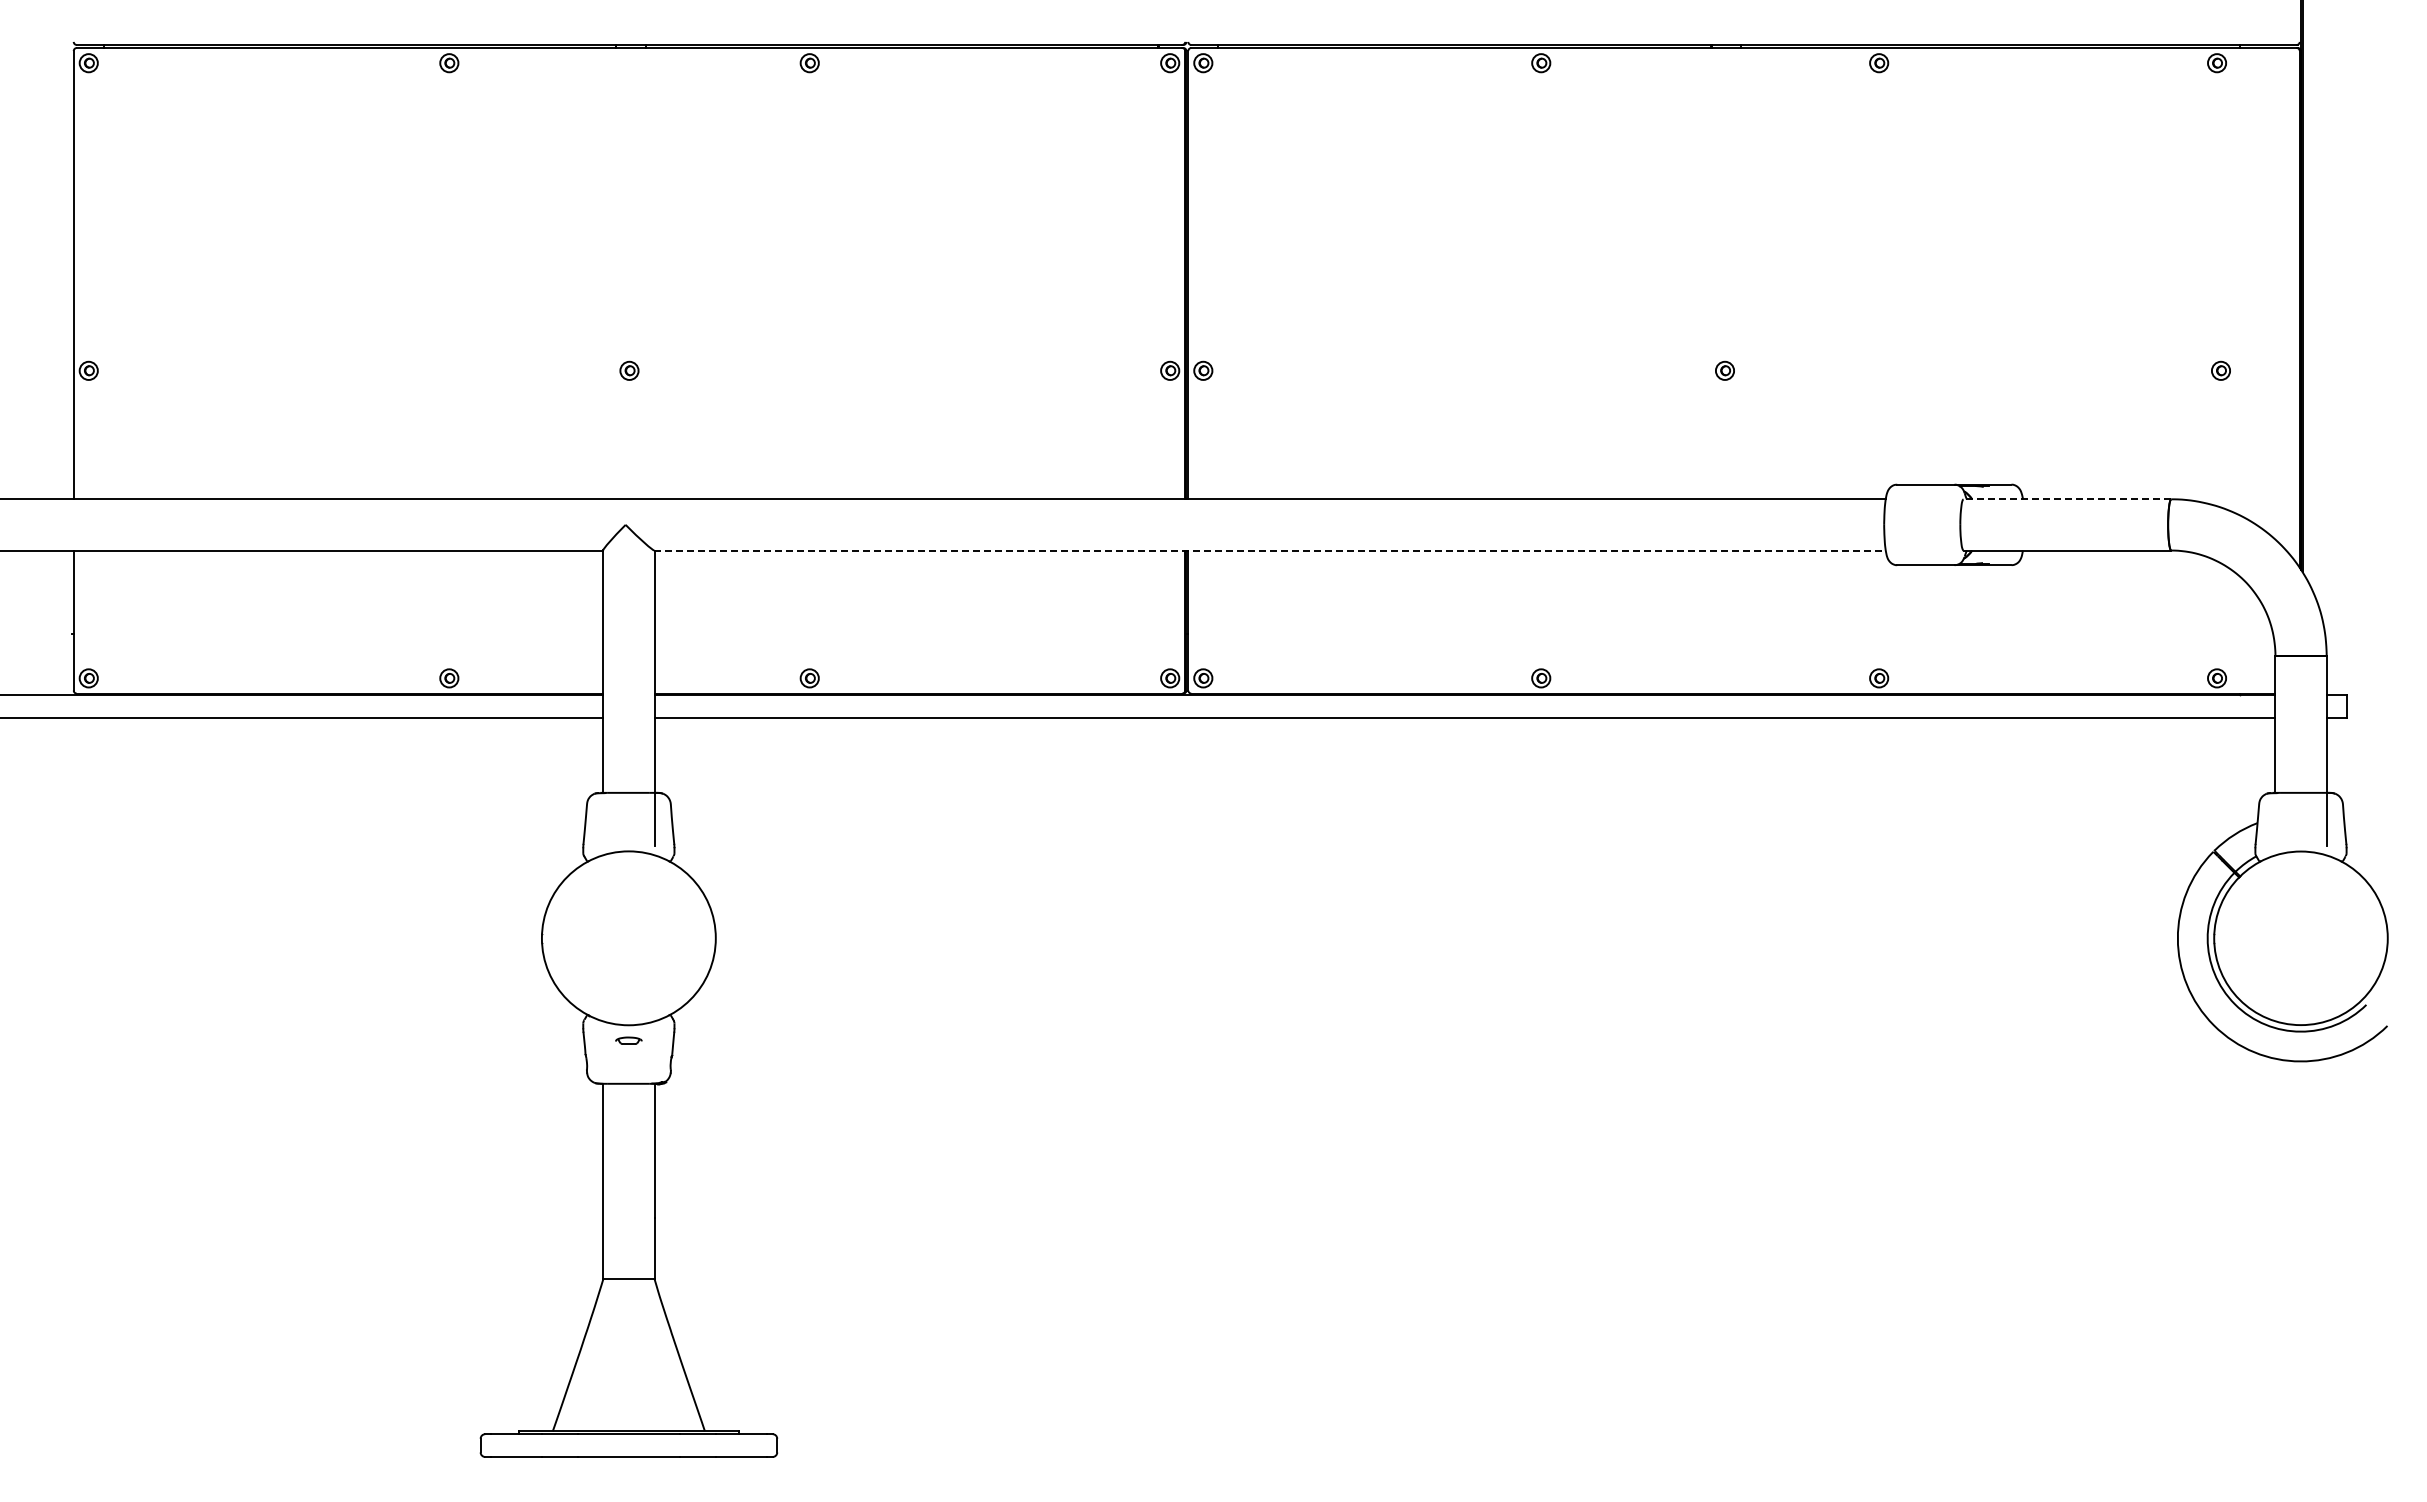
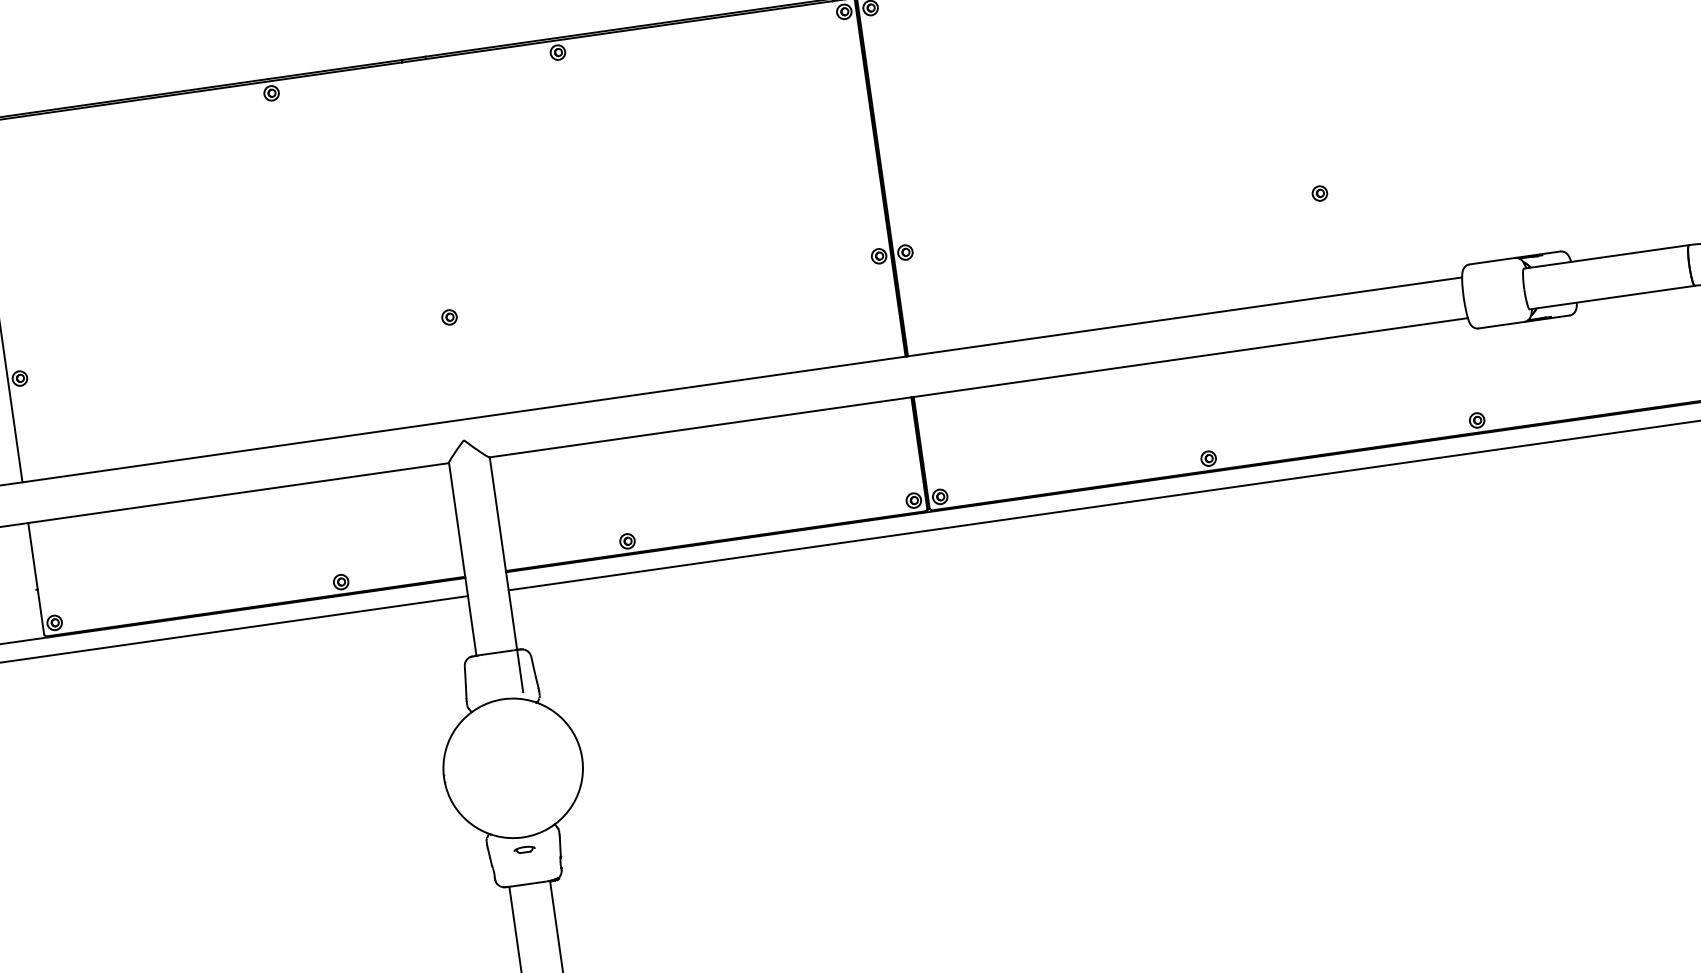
line: (2067, 499) -> (1606, 257), dashed -> solid
line: (1269, 550) -> (978, 387), dashed -> solid

